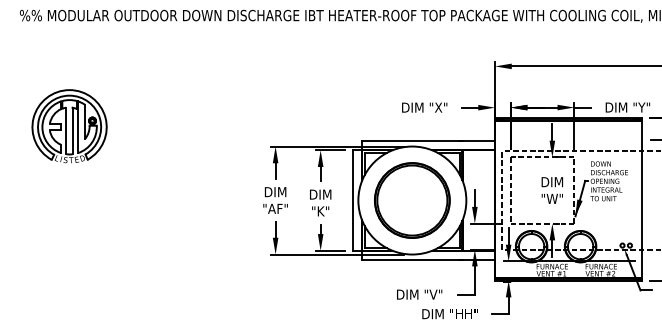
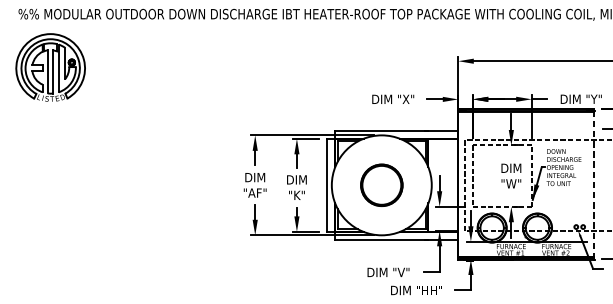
part: (69, 126) -> (50, 67), moved
part: (412, 200) -> (381, 185), size x0.6
line: (641, 200) -> (593, 185), solid -> dashed

